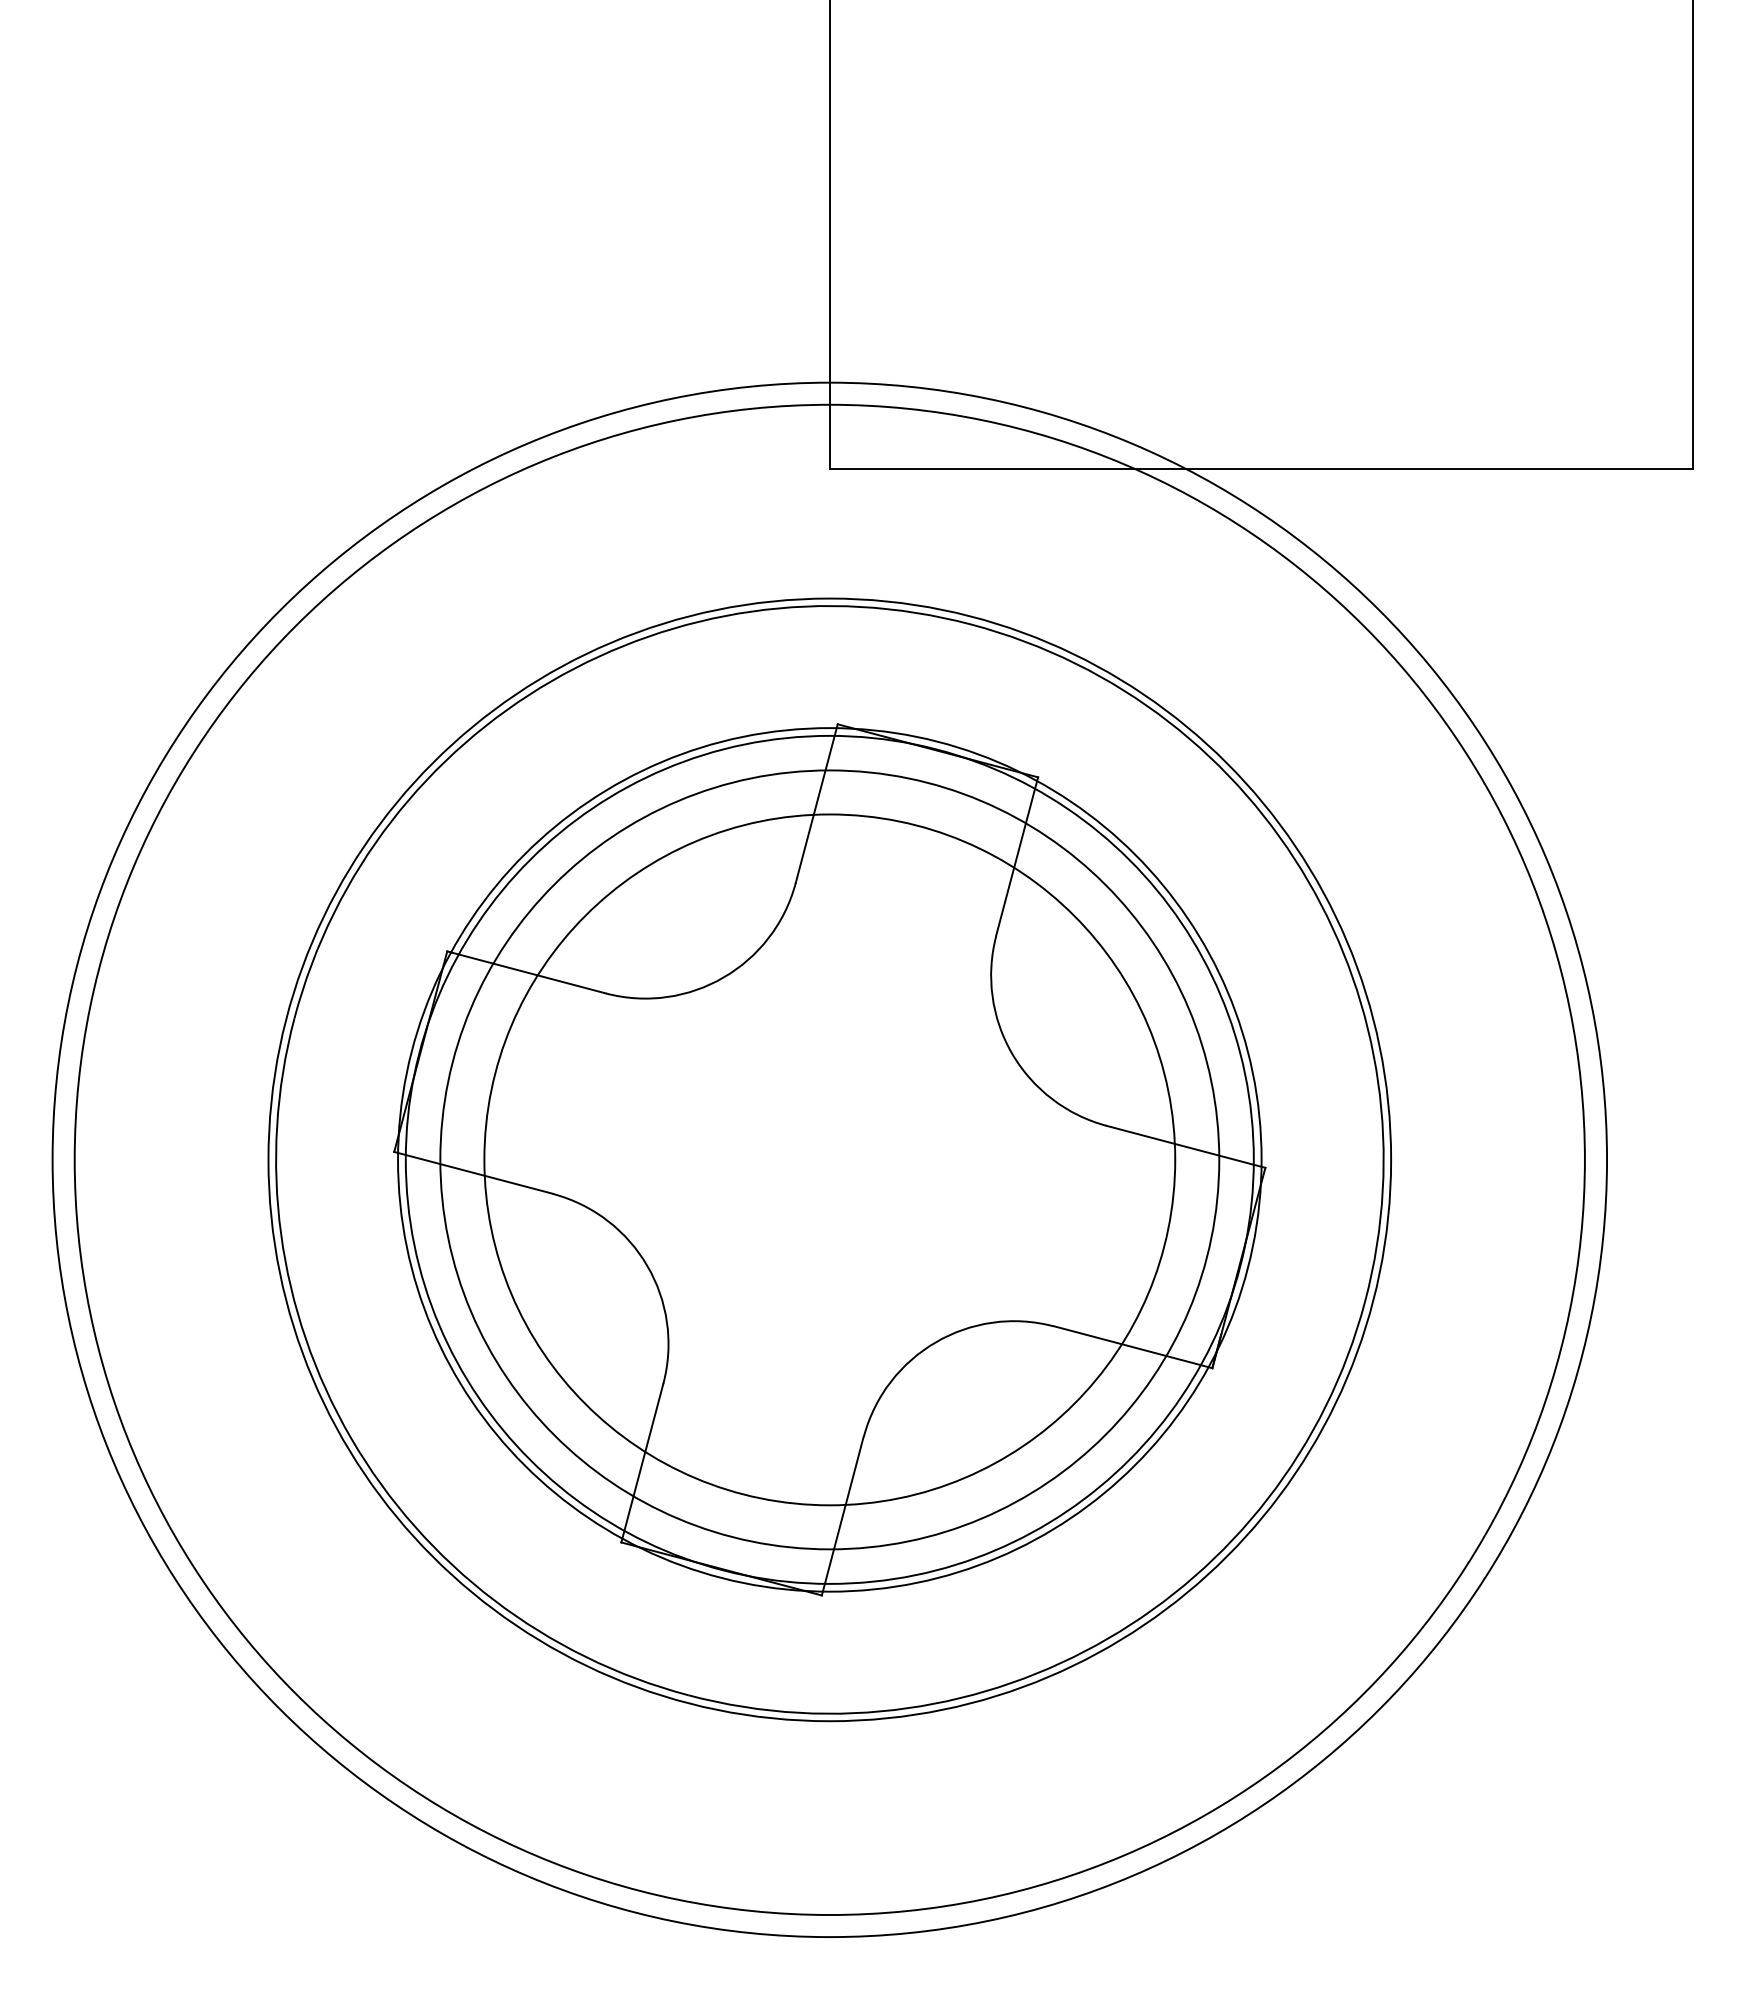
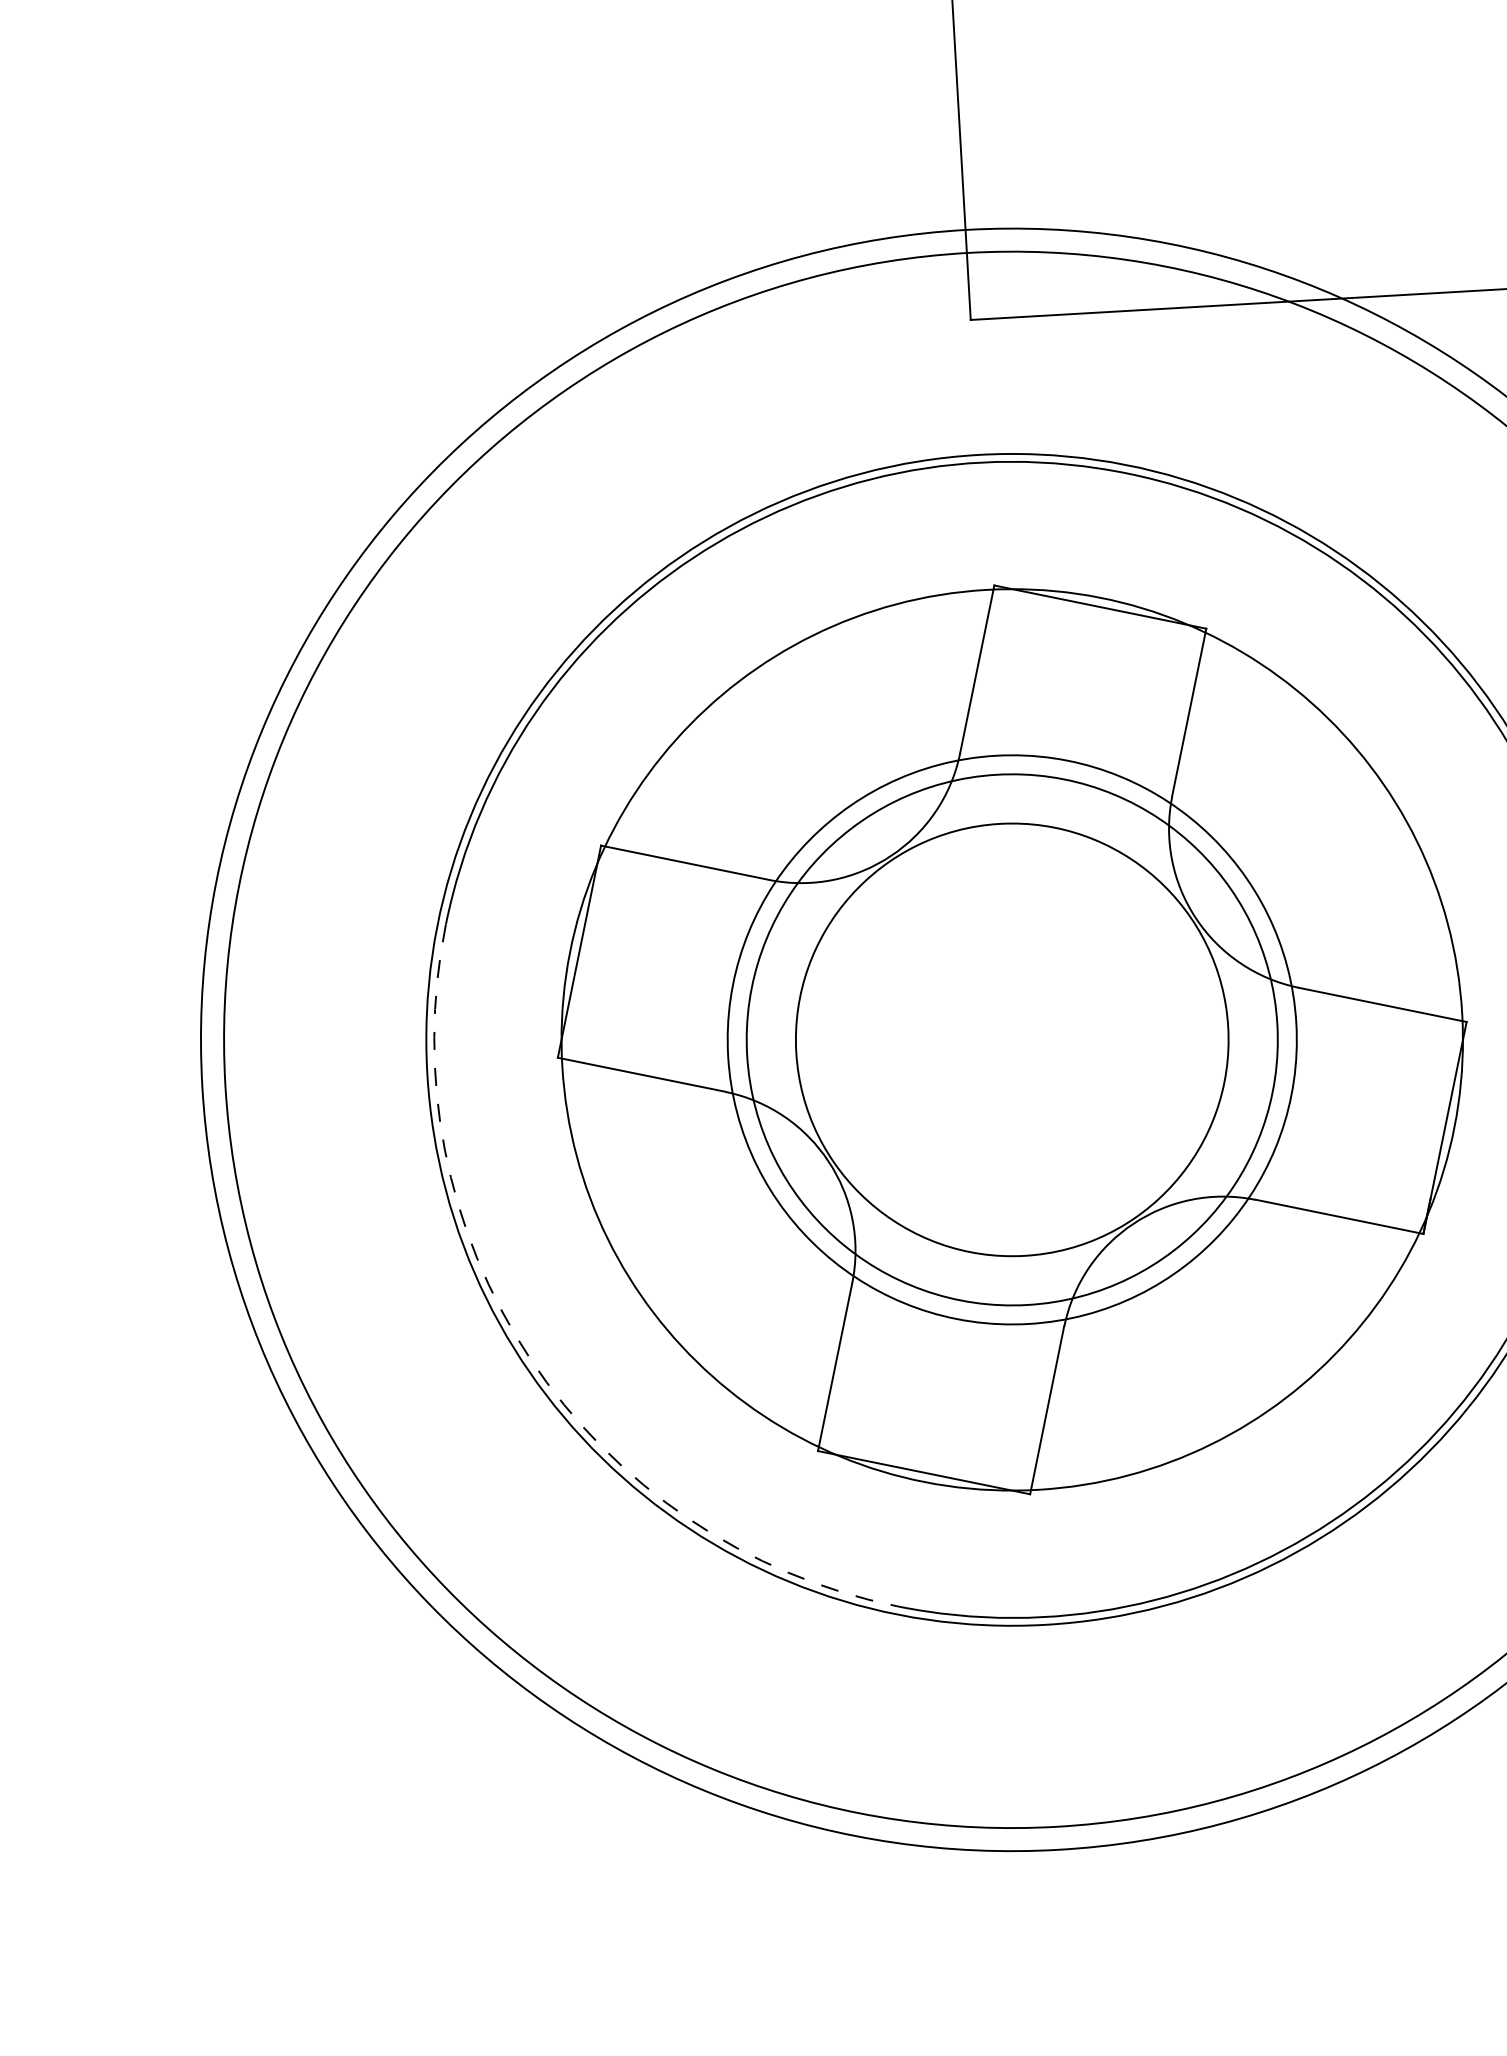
circle: (829, 1159) -> (1011, 1039), size x0.6
circle: (829, 1159) -> (1011, 1039), size x0.6
circle: (829, 1159) -> (1011, 1039), size x0.7
arc: (351, 1438) -> (530, 1358), solid -> dashed

